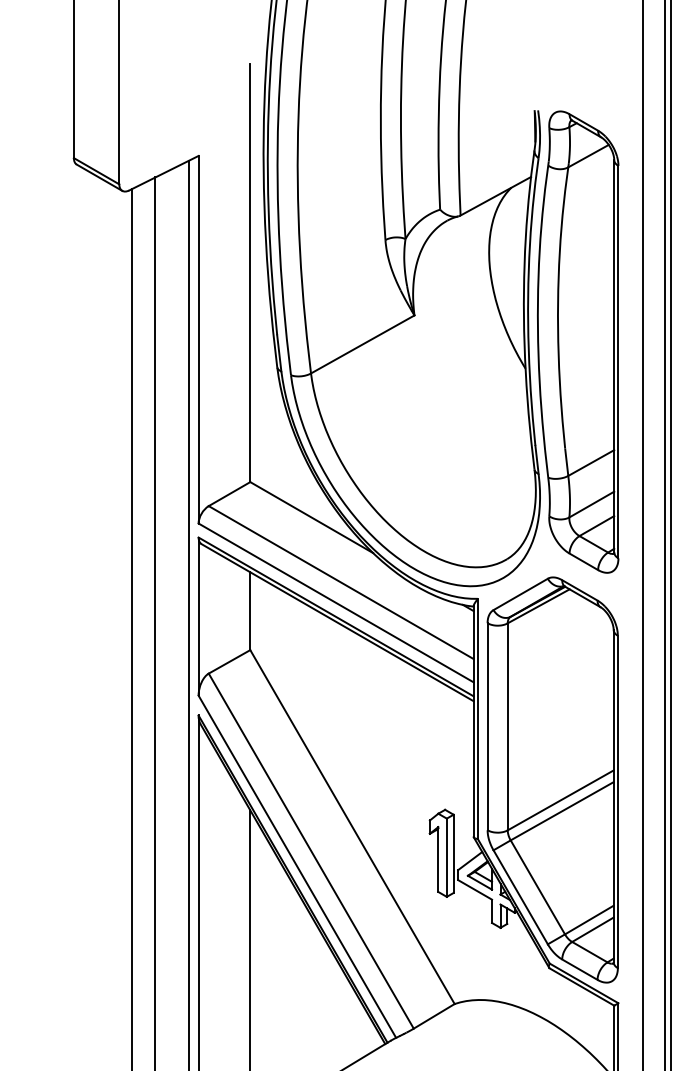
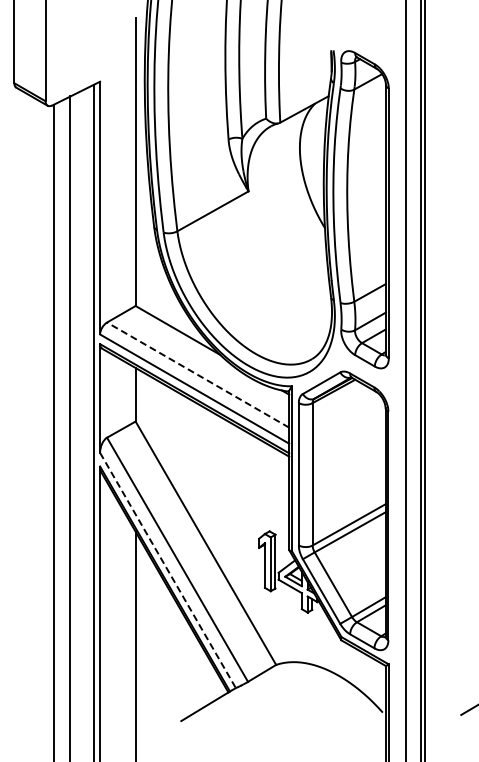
line: (340, 581) -> (197, 374), solid -> dashed
line: (298, 866) -> (168, 570), solid -> dashed

